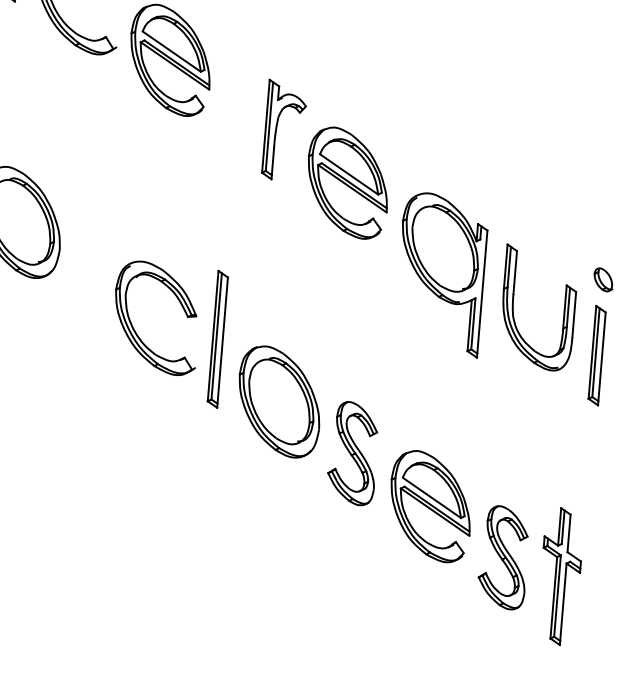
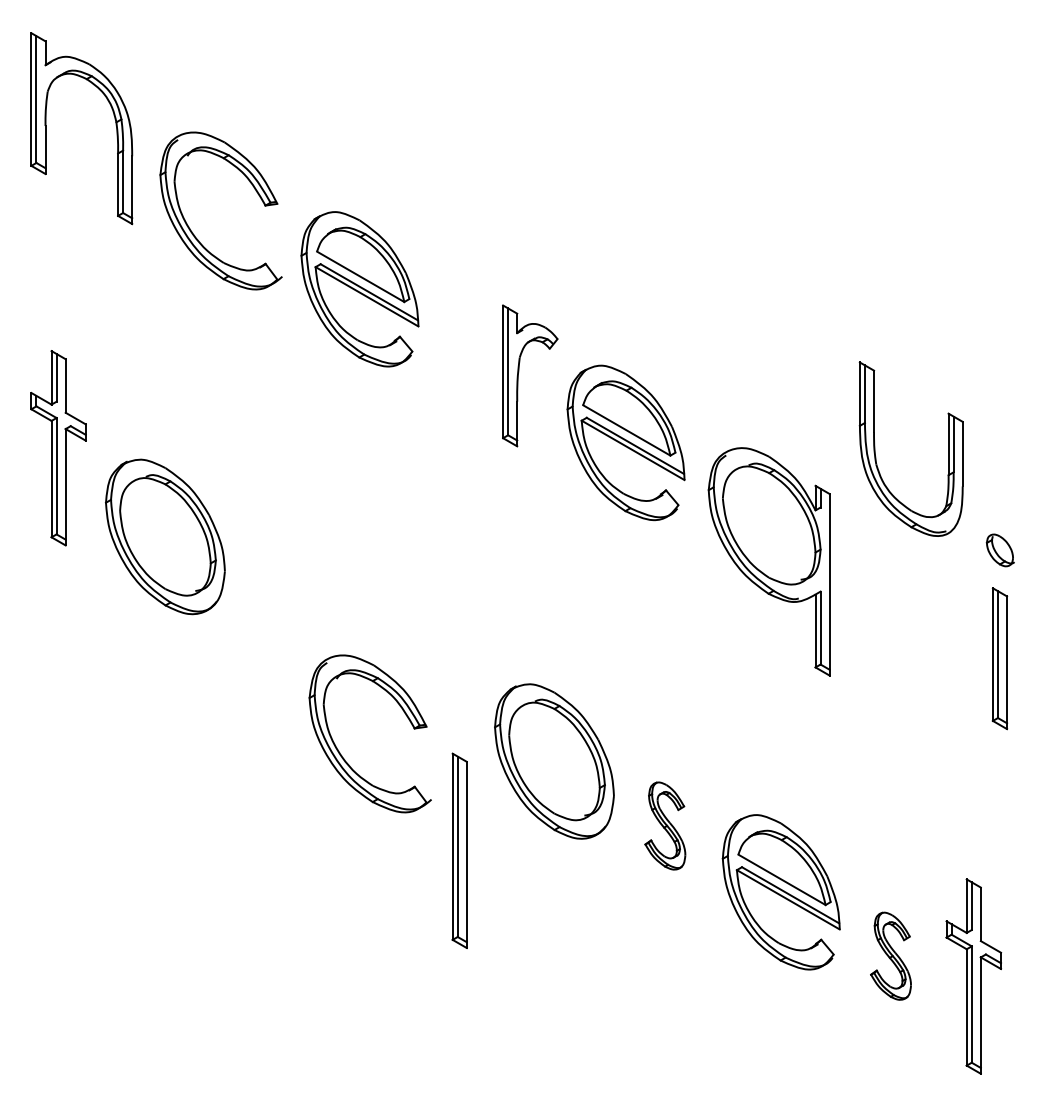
part: (513, 311) -> (876, 456), moved
part: (134, 329) -> (340, 752), moved
part: (217, 339) -> (459, 850), moved
part: (353, 453) -> (665, 825), size x0.6
part: (503, 557) -> (890, 955), size x0.6

